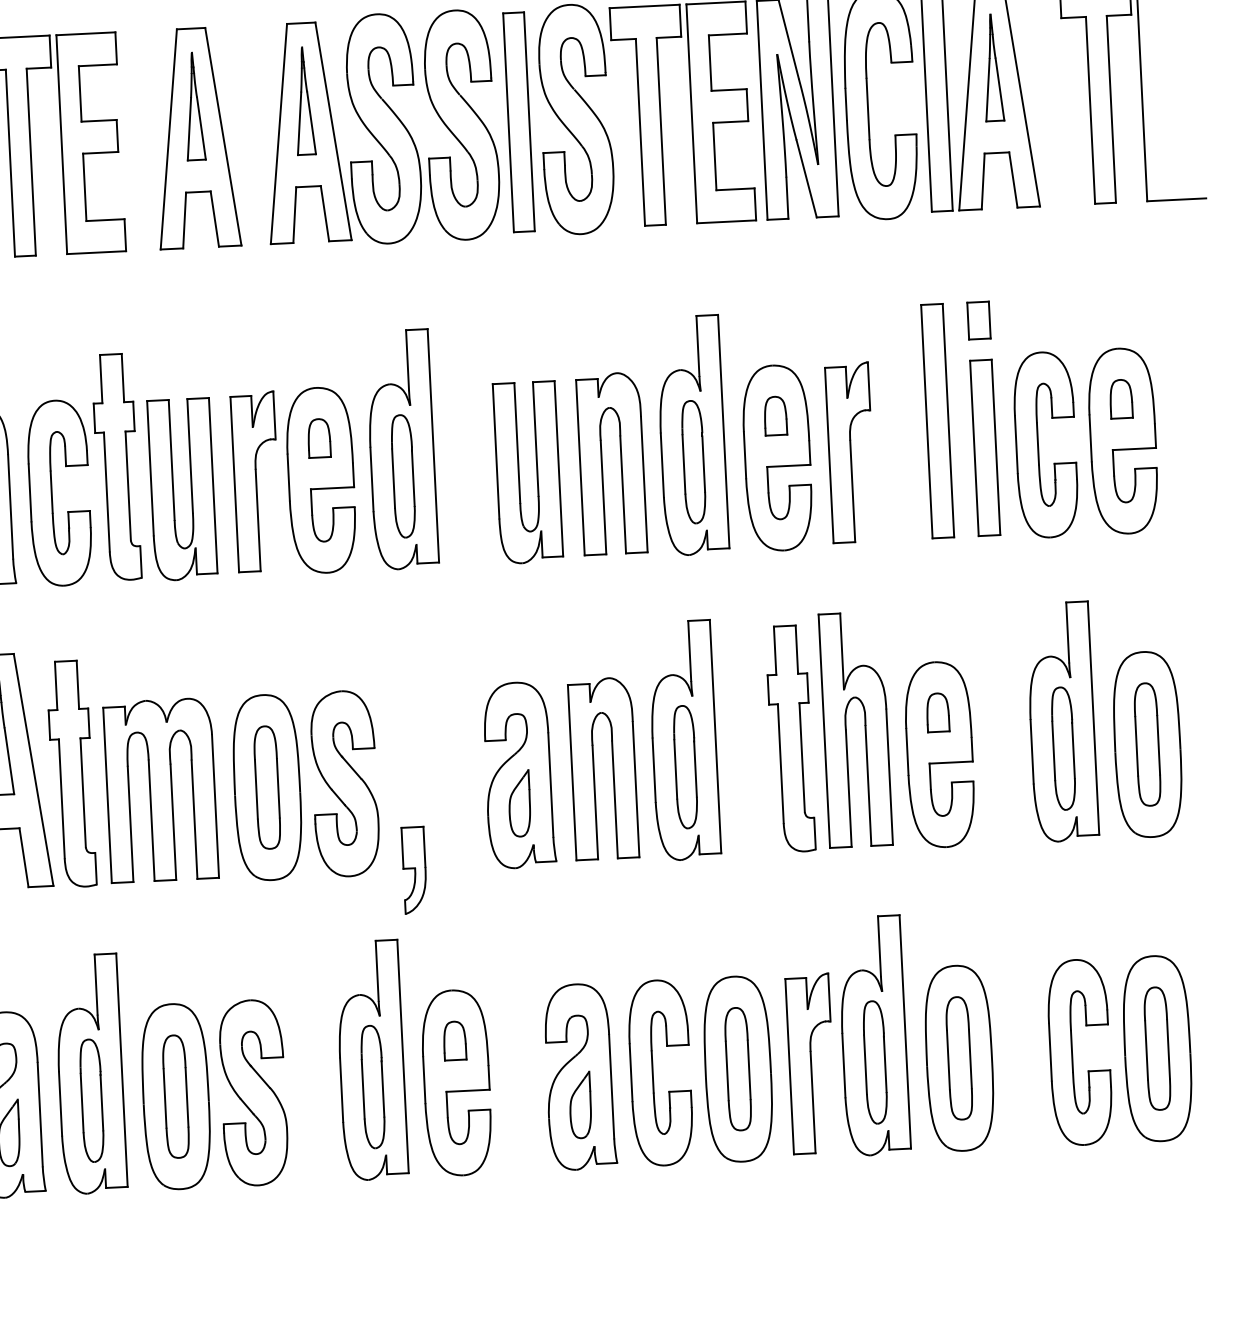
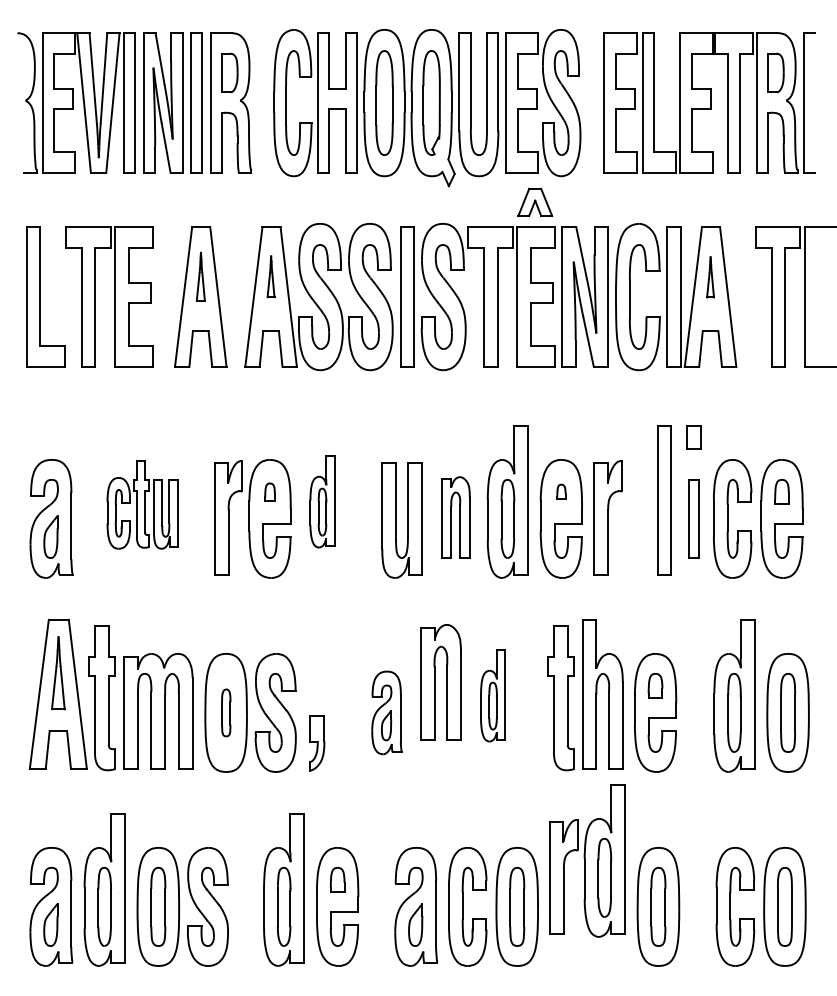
part: (992, 66) -> (710, 276), size x0.6
part: (303, 100) -> (270, 276), size x0.6
part: (193, 105) -> (200, 276), size x0.7
part: (775, 415) -> (561, 491), size x0.6
part: (318, 437) -> (269, 491), size x0.7
part: (984, 447) -> (693, 518), size x0.7
part: (402, 449) -> (322, 501), size x0.6
part: (611, 463) -> (455, 517), size x0.7
part: (120, 467) -> (142, 504), size x0.6
part: (683, 739) -> (492, 695), size x0.6
part: (602, 768) -> (440, 682), moved
part: (518, 774) -> (386, 712), size x0.7
part: (267, 786) -> (226, 712), size x0.6
part: (414, 870) -> (317, 743), moved
part: (846, 1036) -> (587, 860), moved

